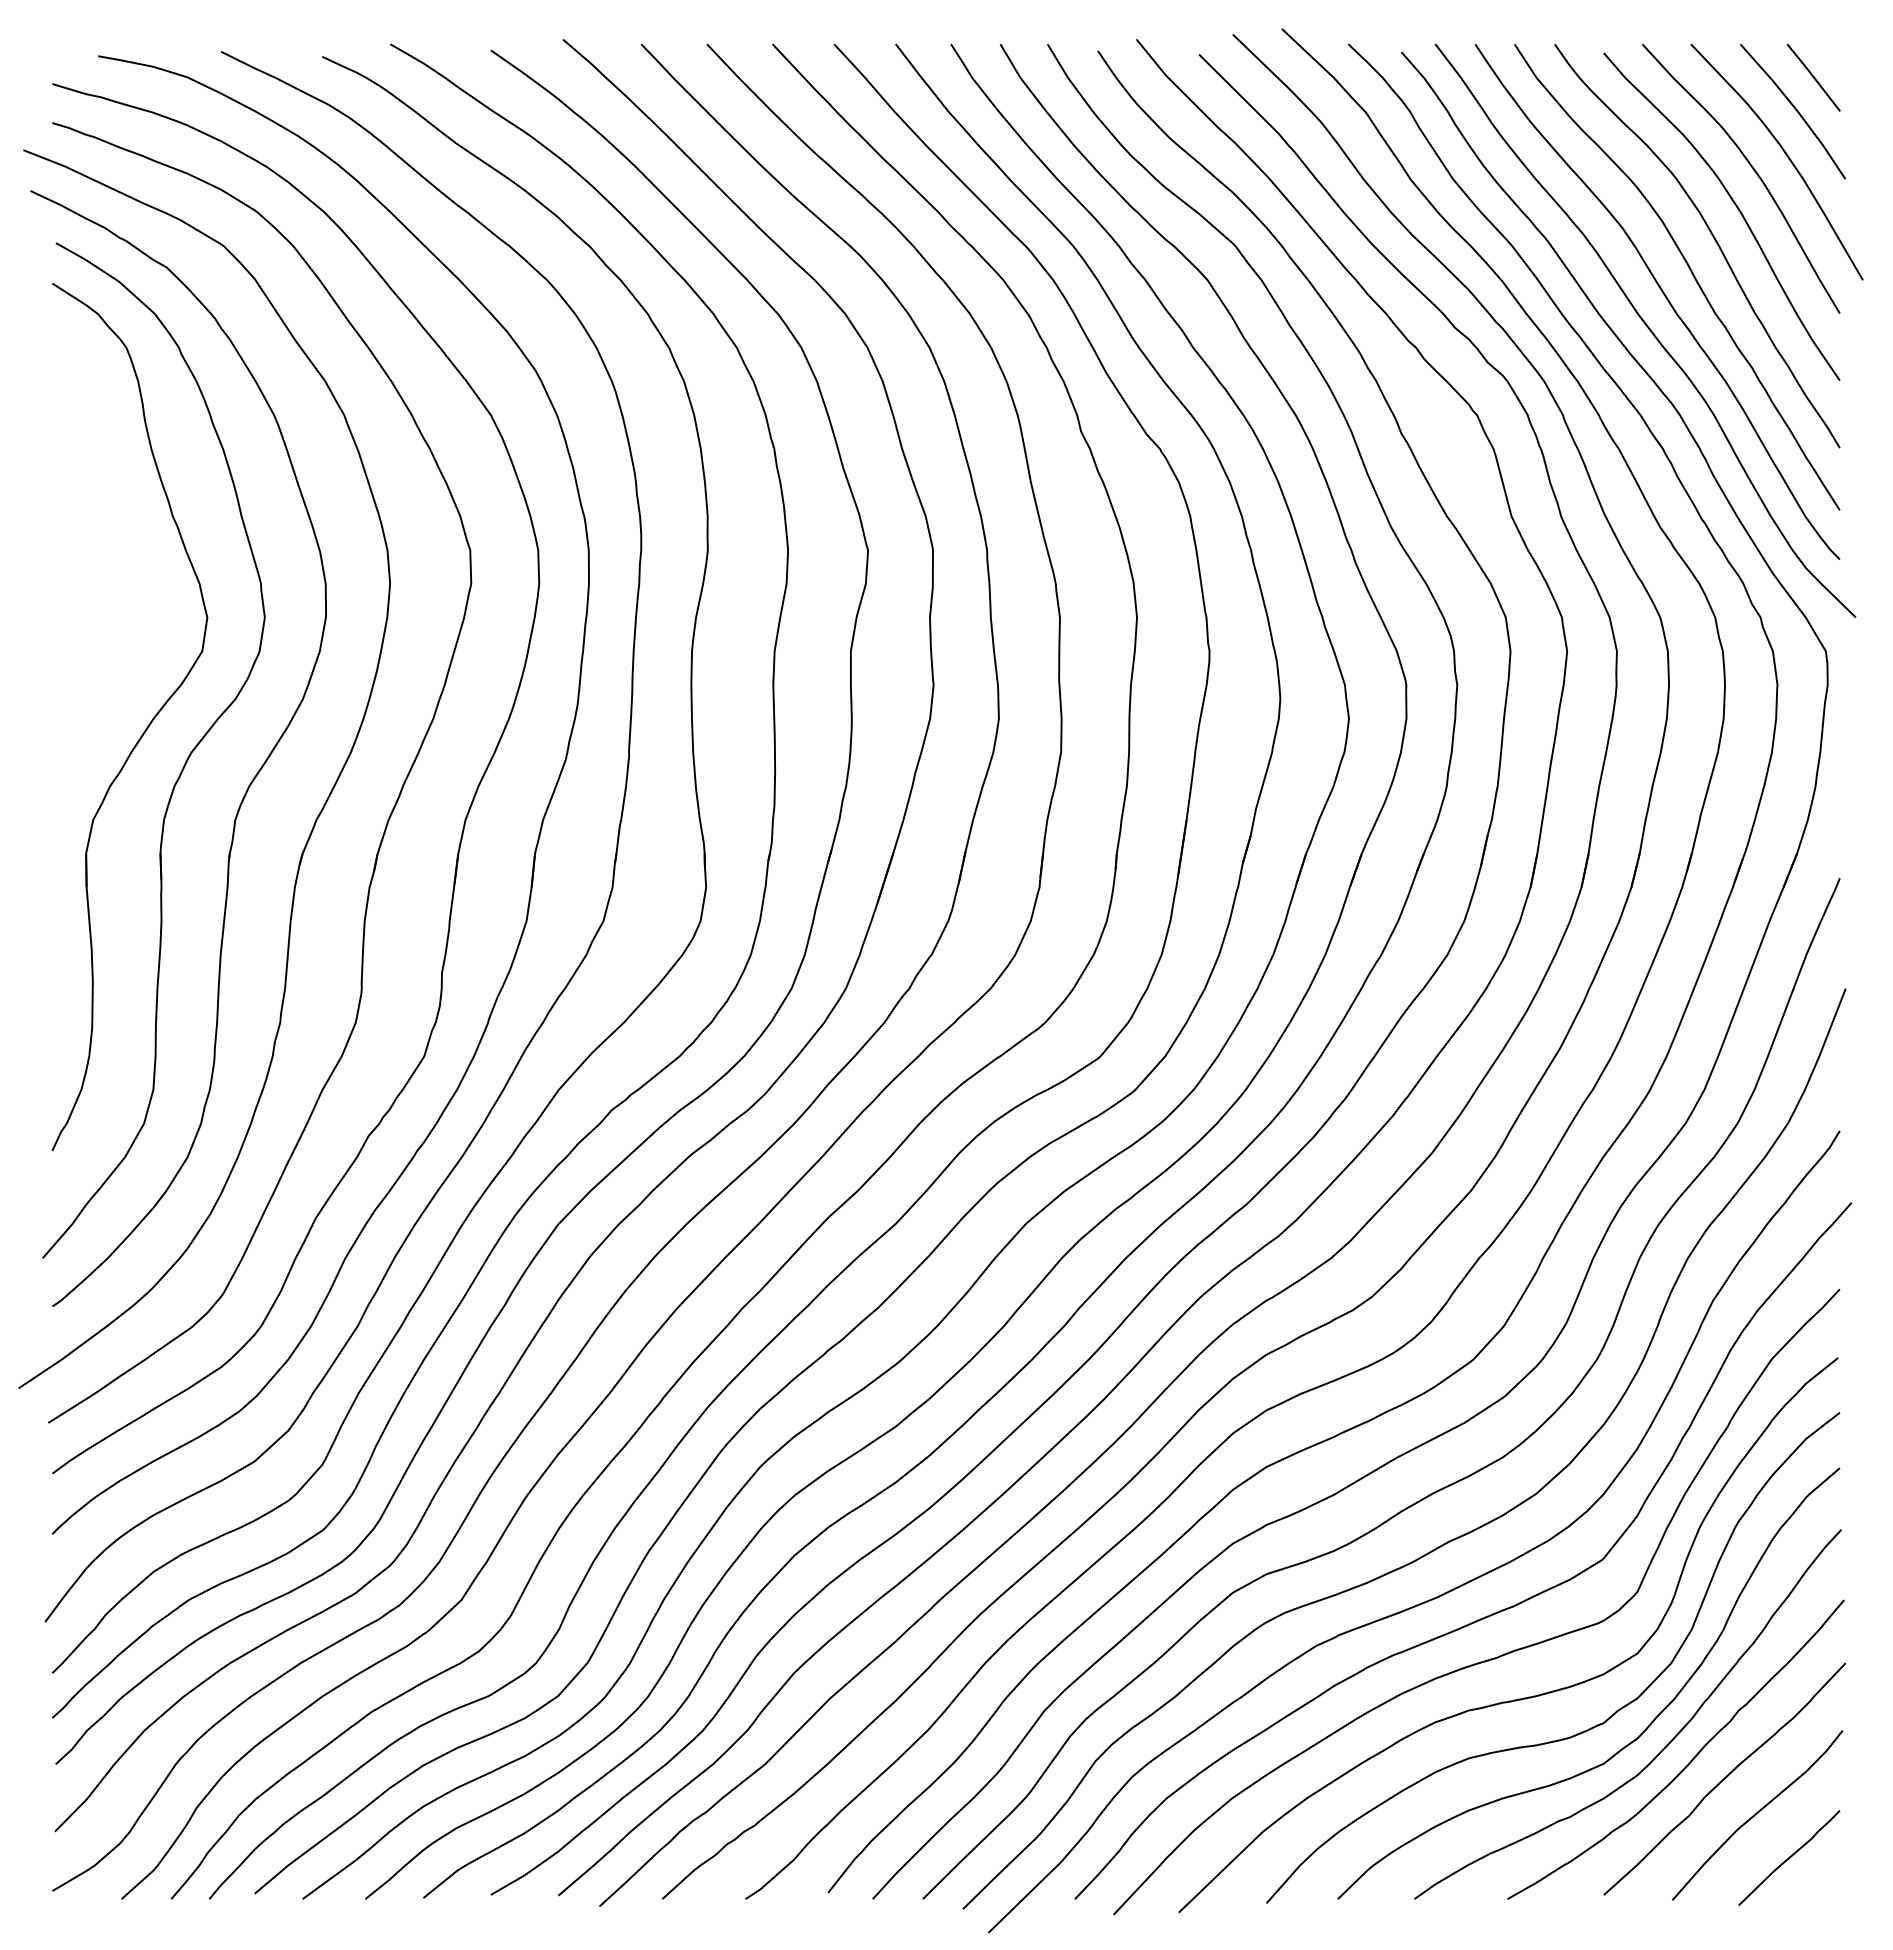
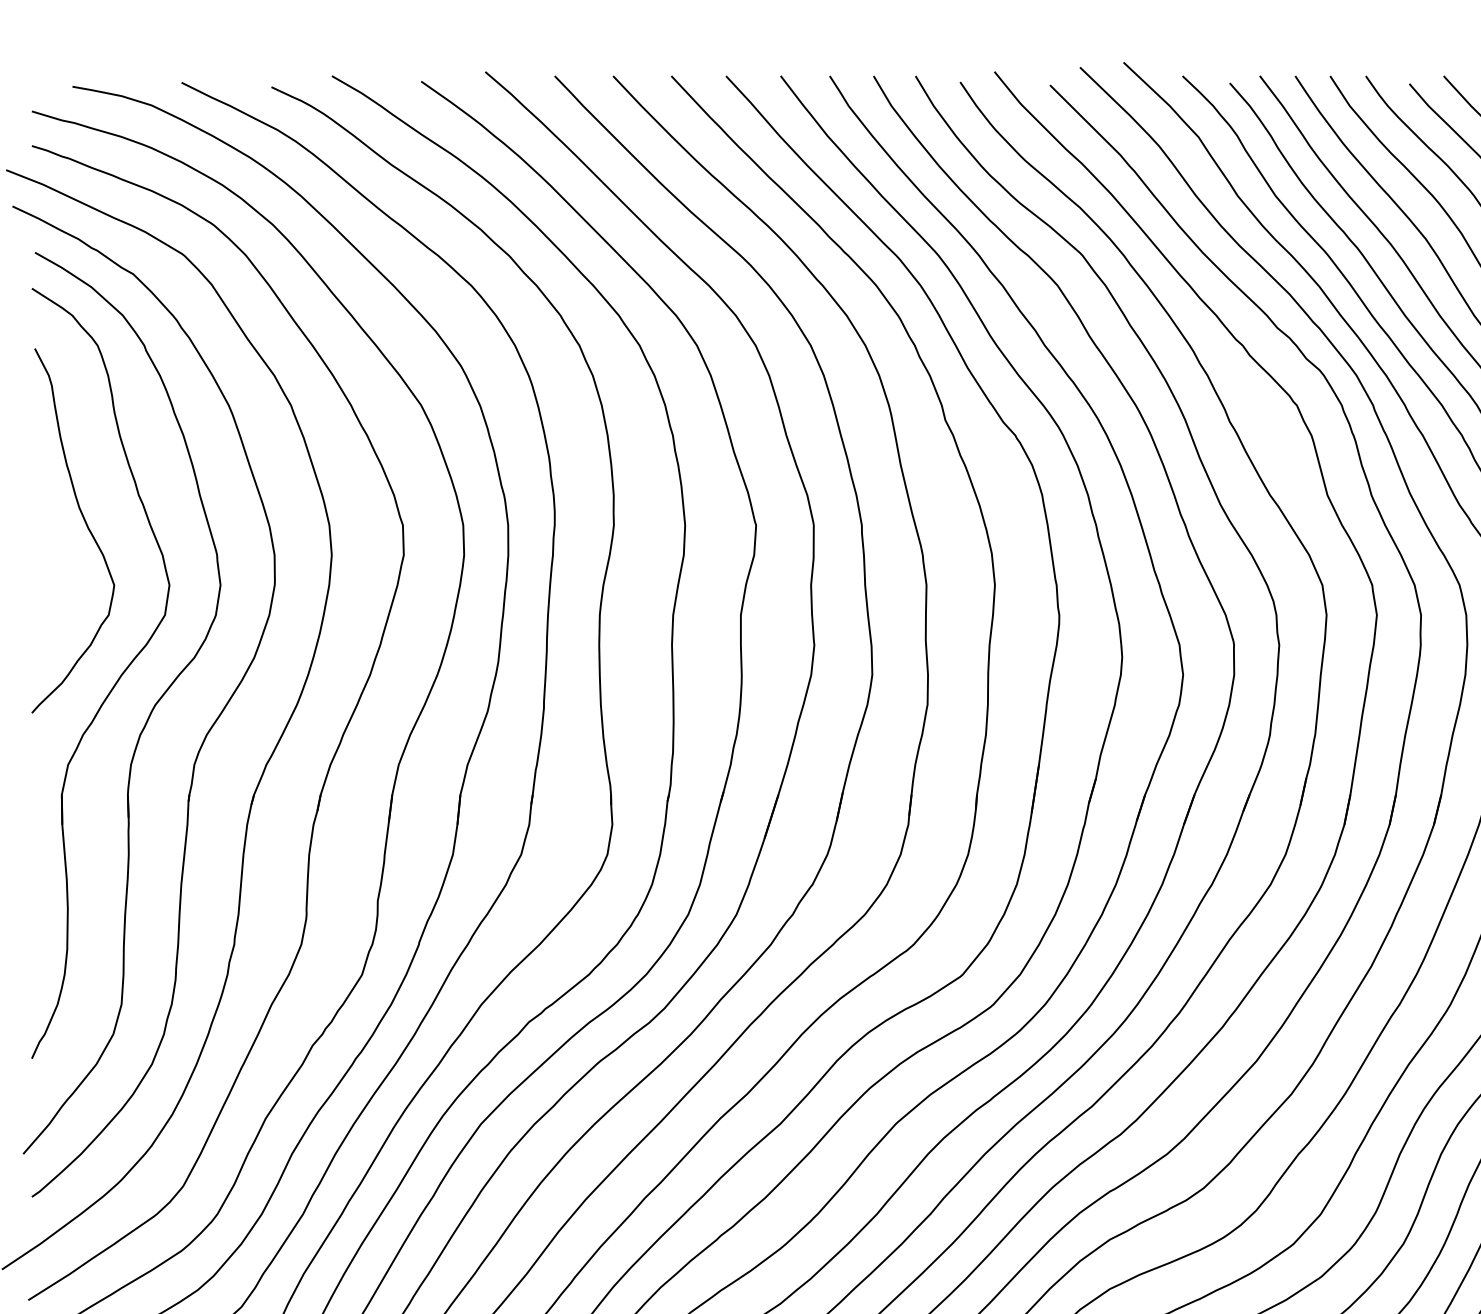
curve: (112, 548) -> (85, 523), added

